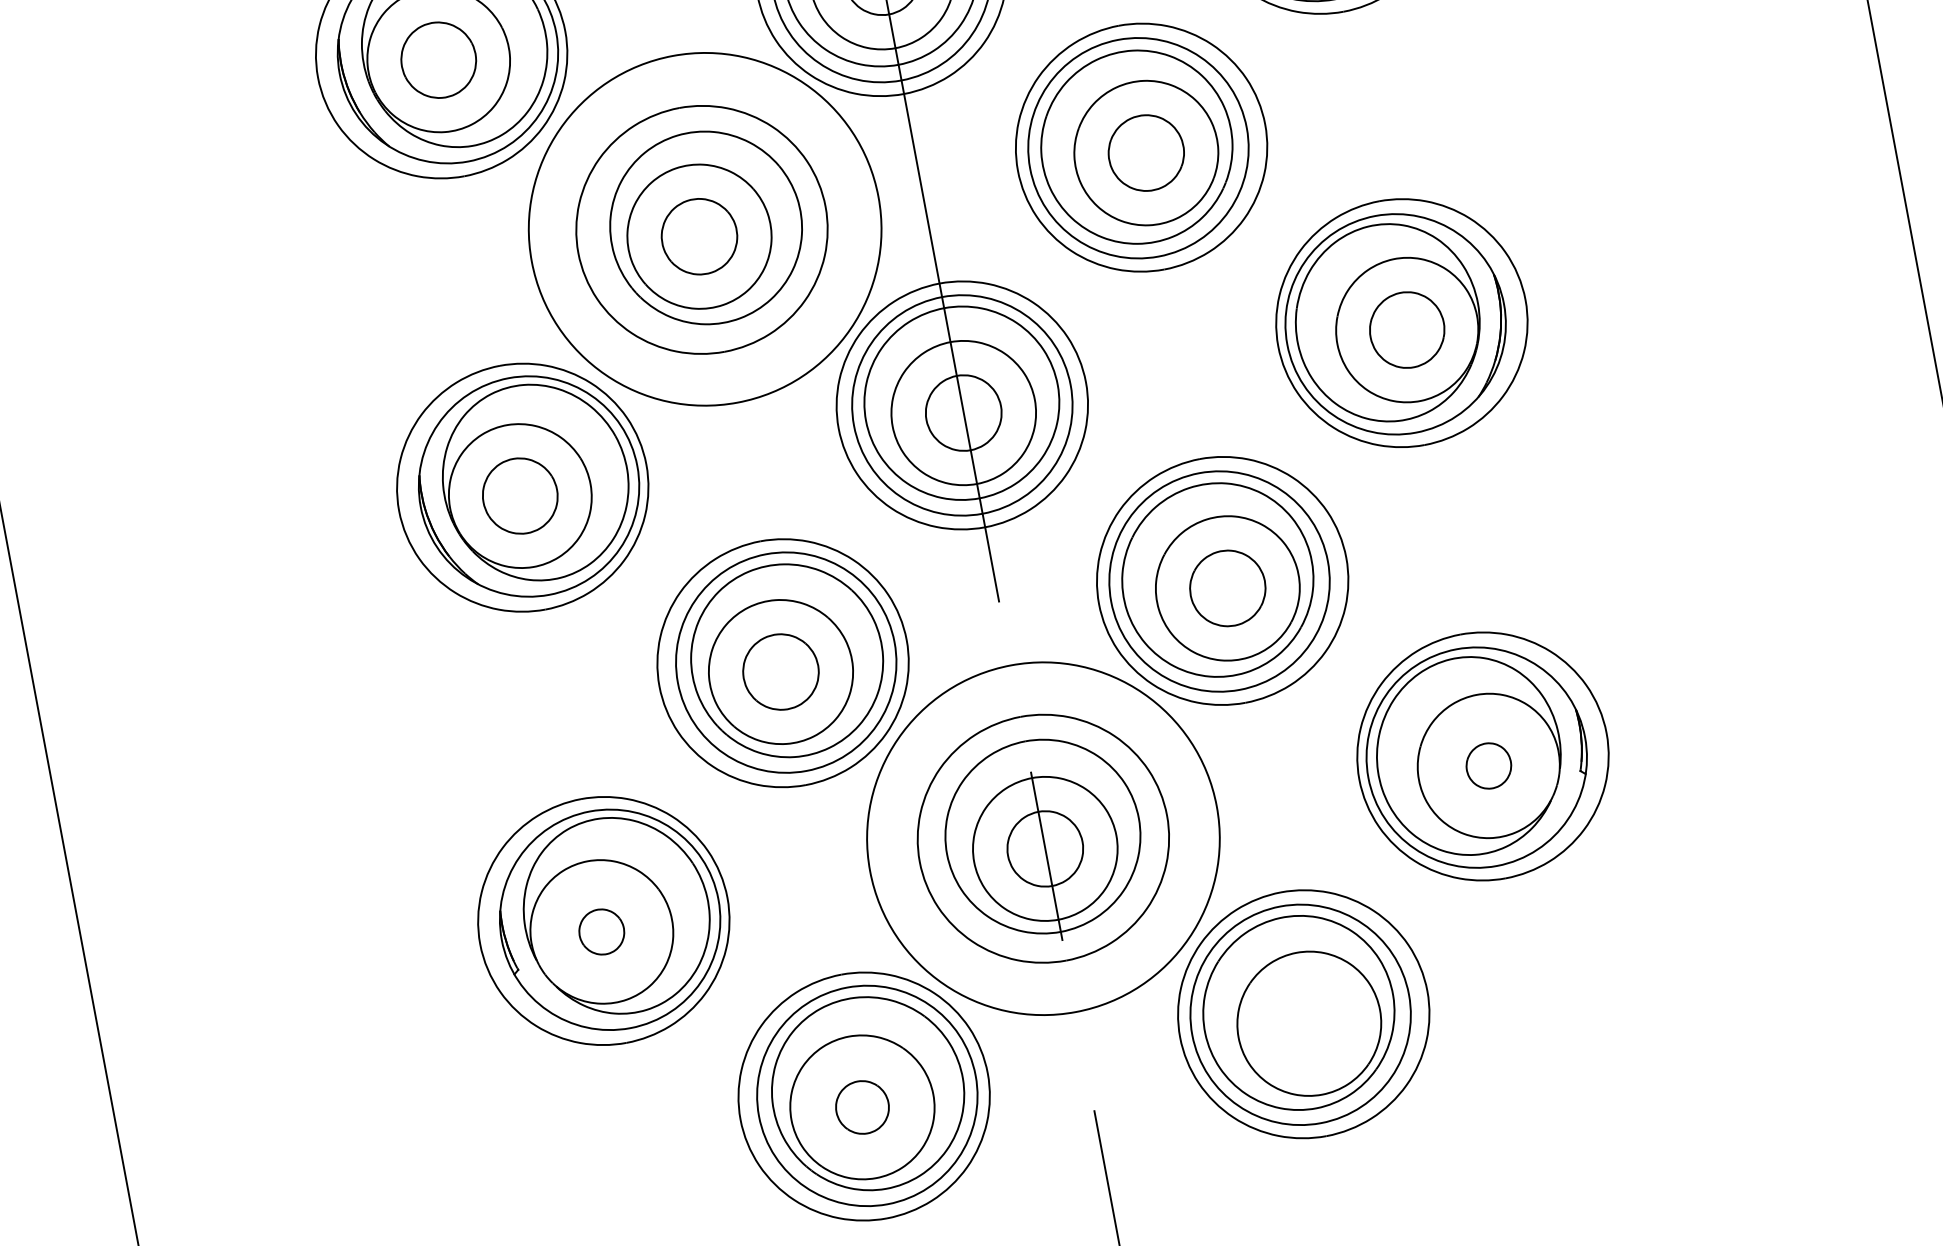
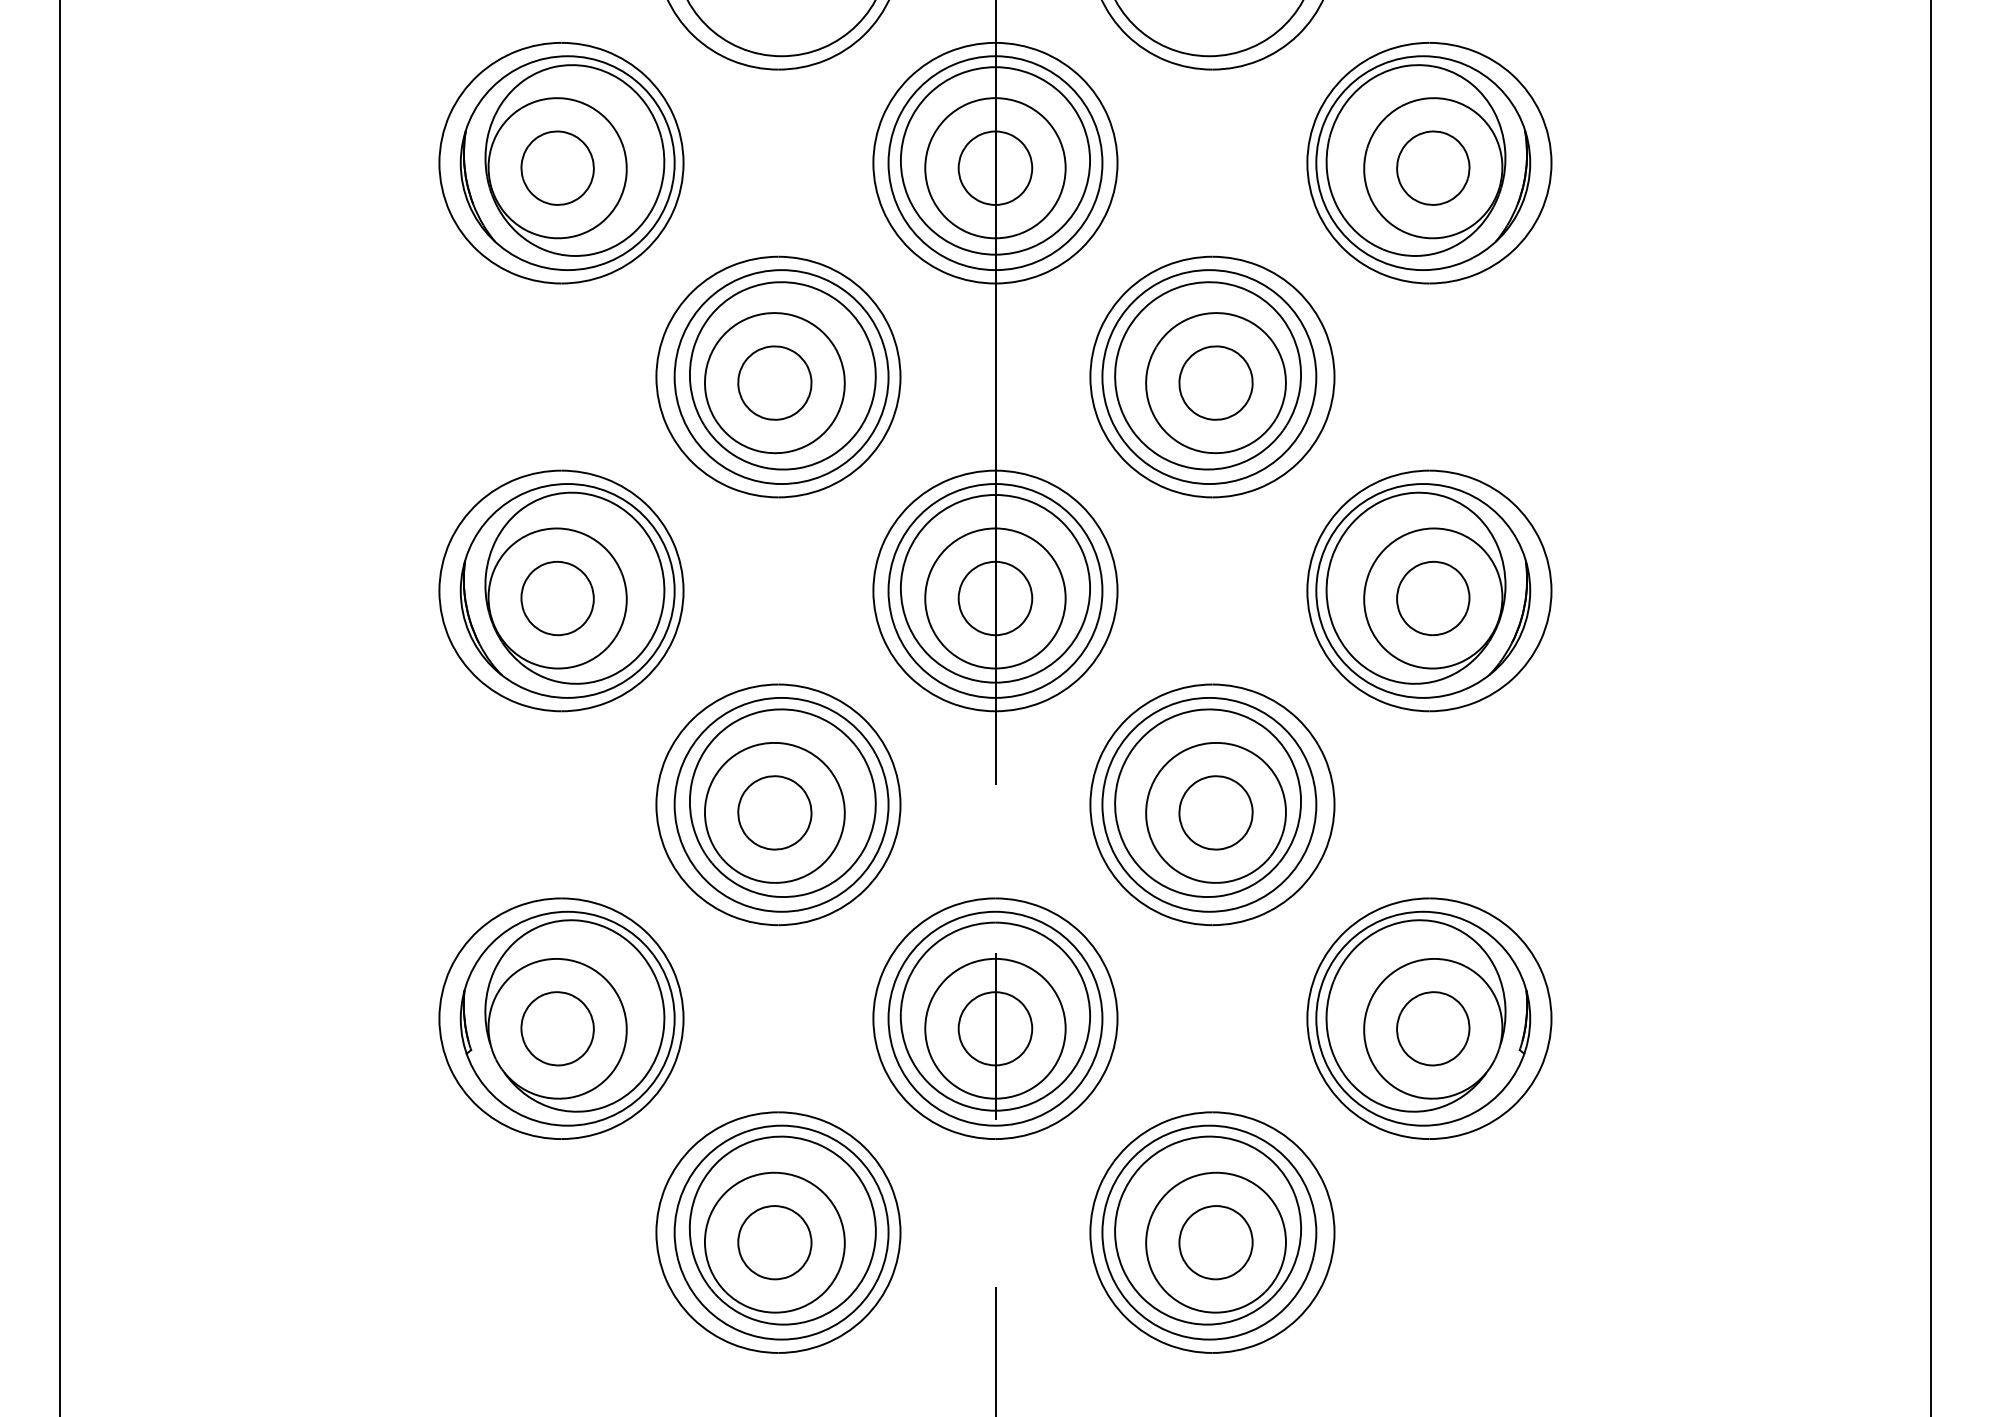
circle: (705, 229) -> (781, 377), size x0.62
part: (1488, 765) -> (1433, 1028), size x1.67
circle: (1043, 838) -> (995, 1018), size x0.62
part: (601, 931) -> (557, 1028), size x1.67
part: (1308, 1023) -> (1215, 1242), added
part: (862, 1107) -> (774, 1242), size x1.43

